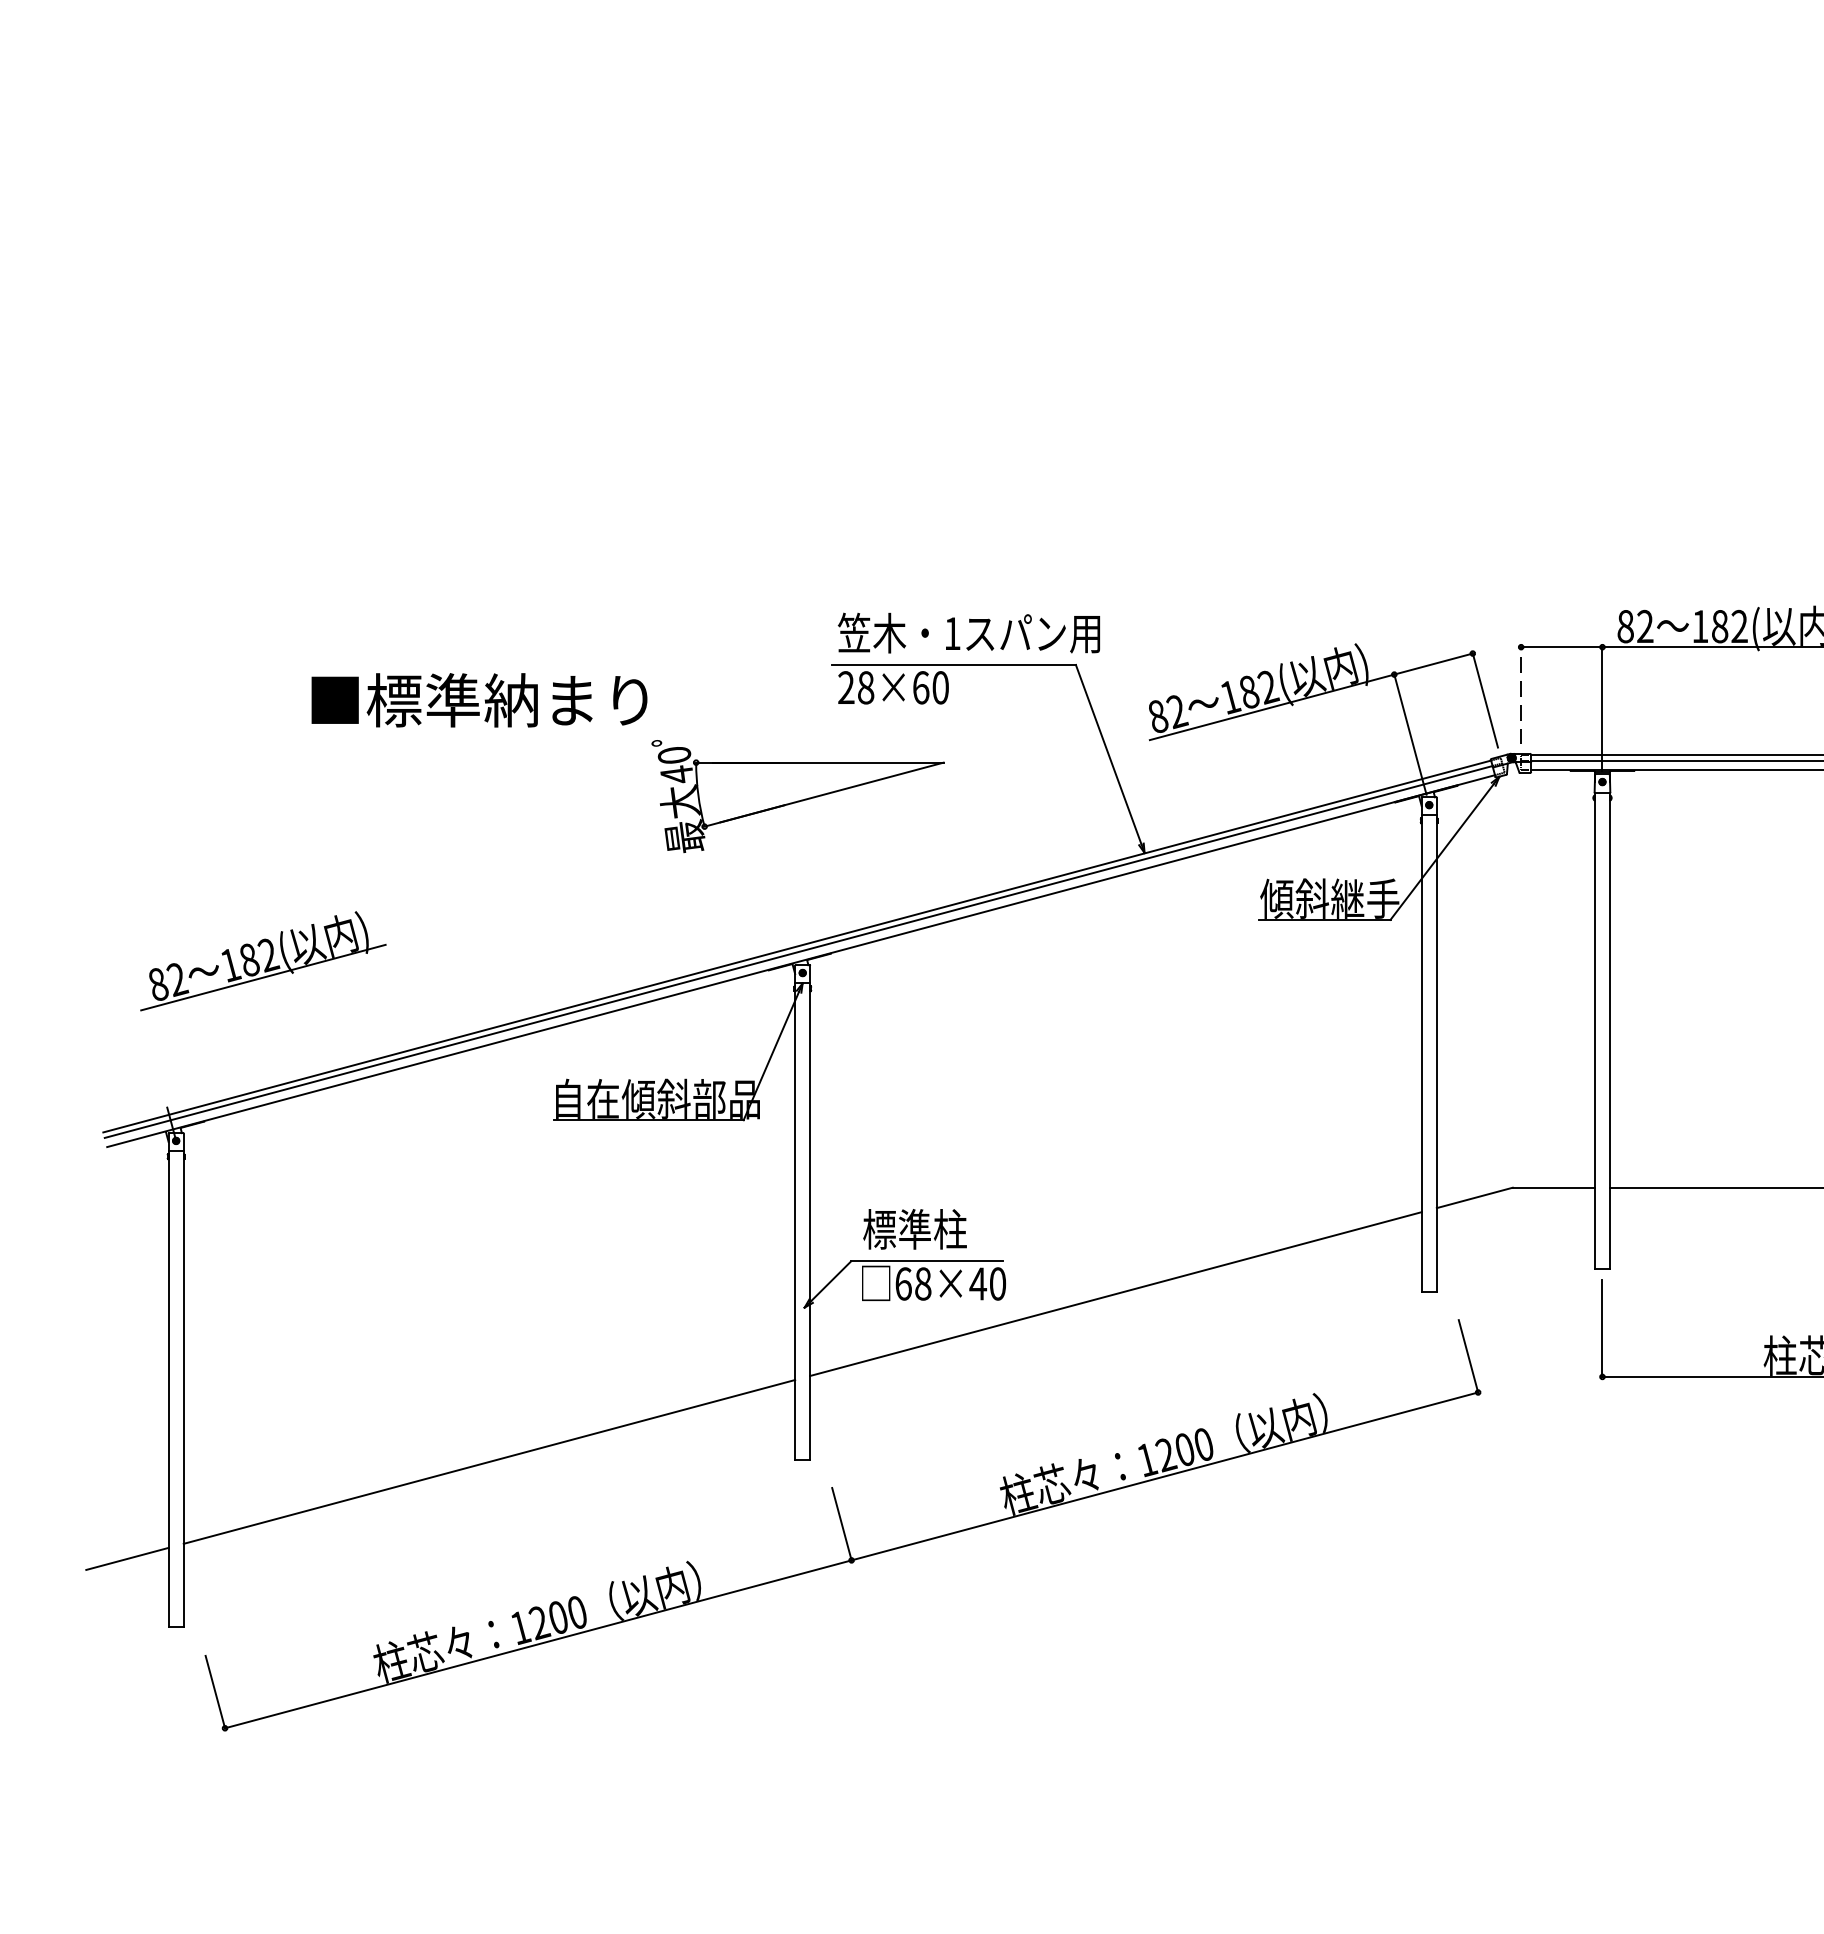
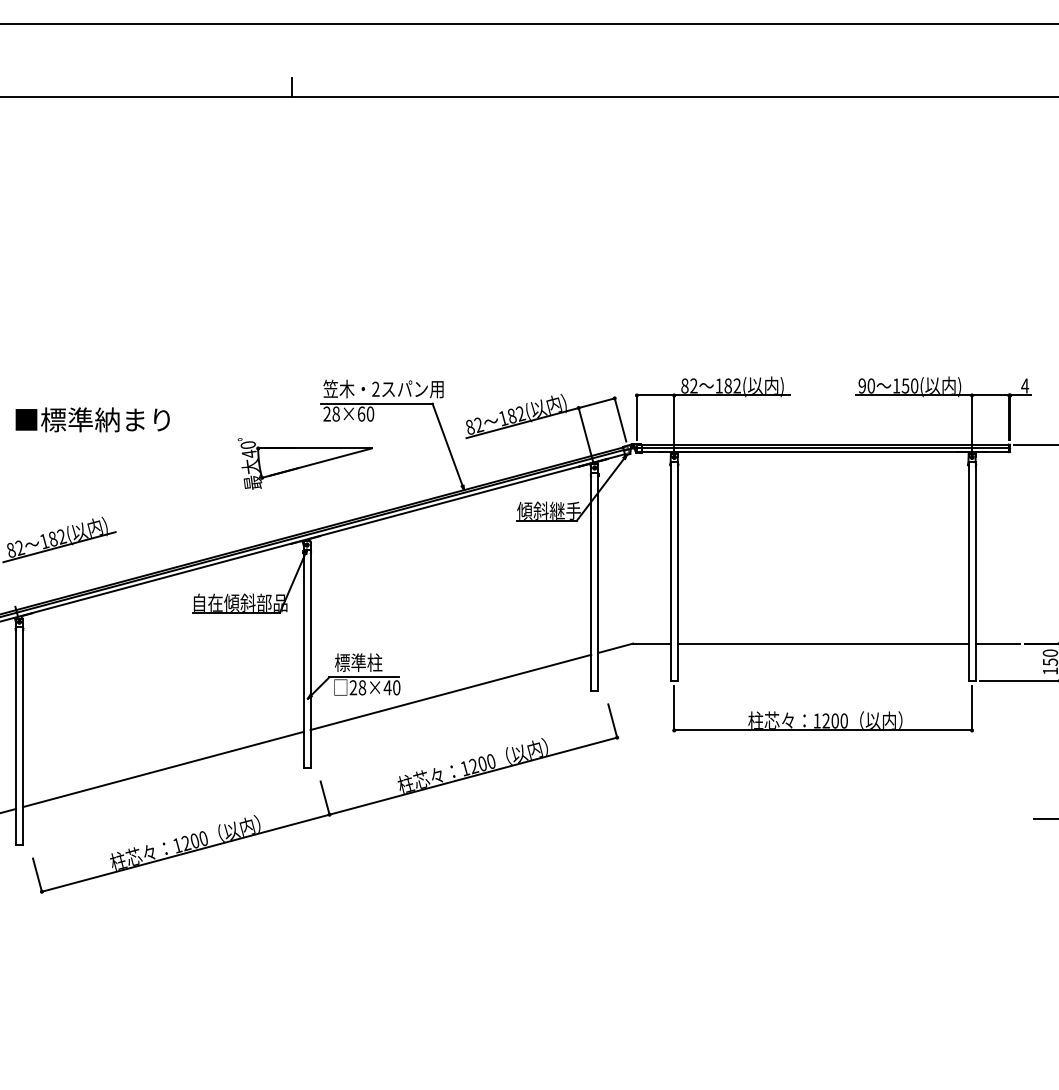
text: (951, 631) -> (375, 388), 1 -> 2
line: (1520, 695) -> (636, 417), dashed -> solid
text: (478, 699) -> (92, 419), moved
text: (903, 1283) -> (353, 687), 68×40 -> 28×40

